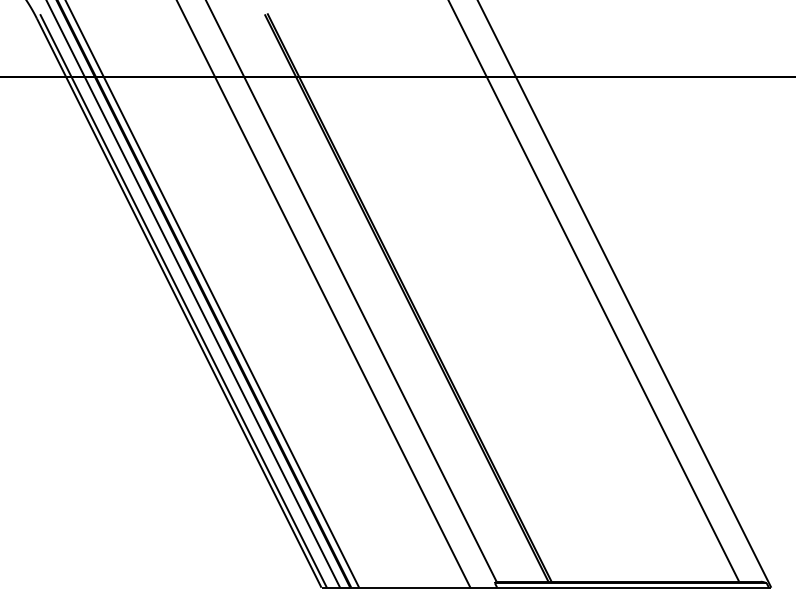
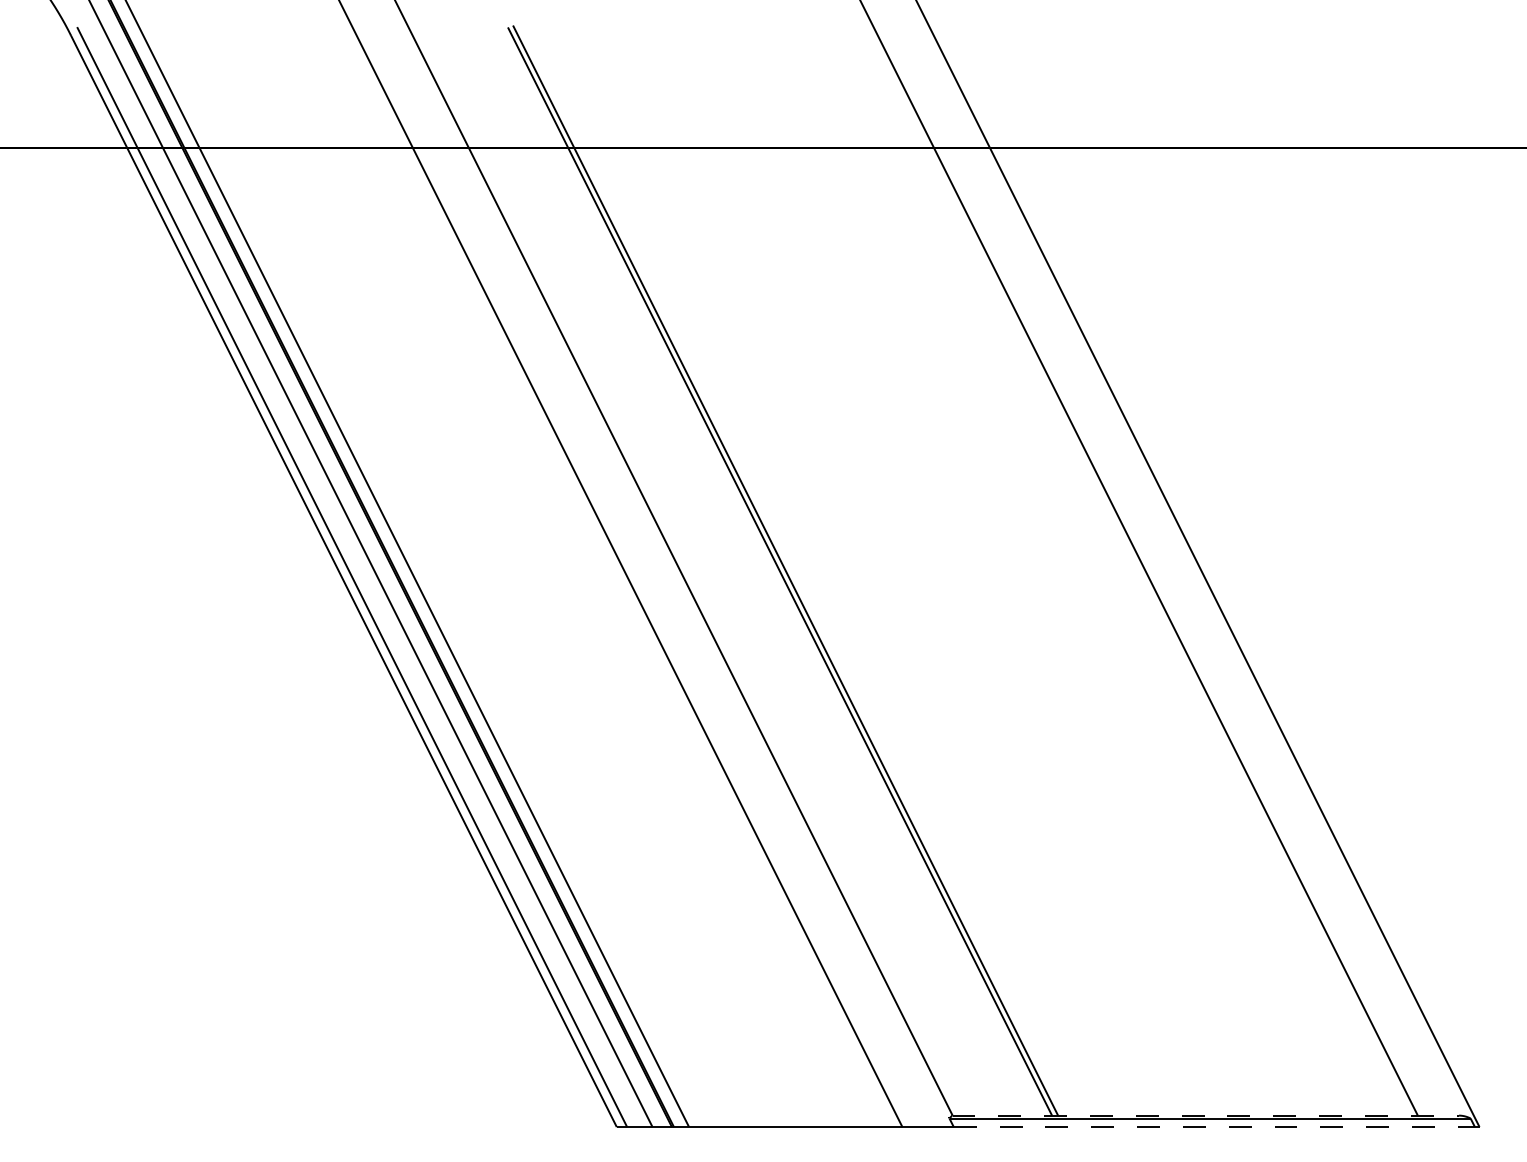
line: (629, 581) -> (1207, 1115), solid -> dashed
line: (633, 587) -> (1215, 1126), solid -> dashed

